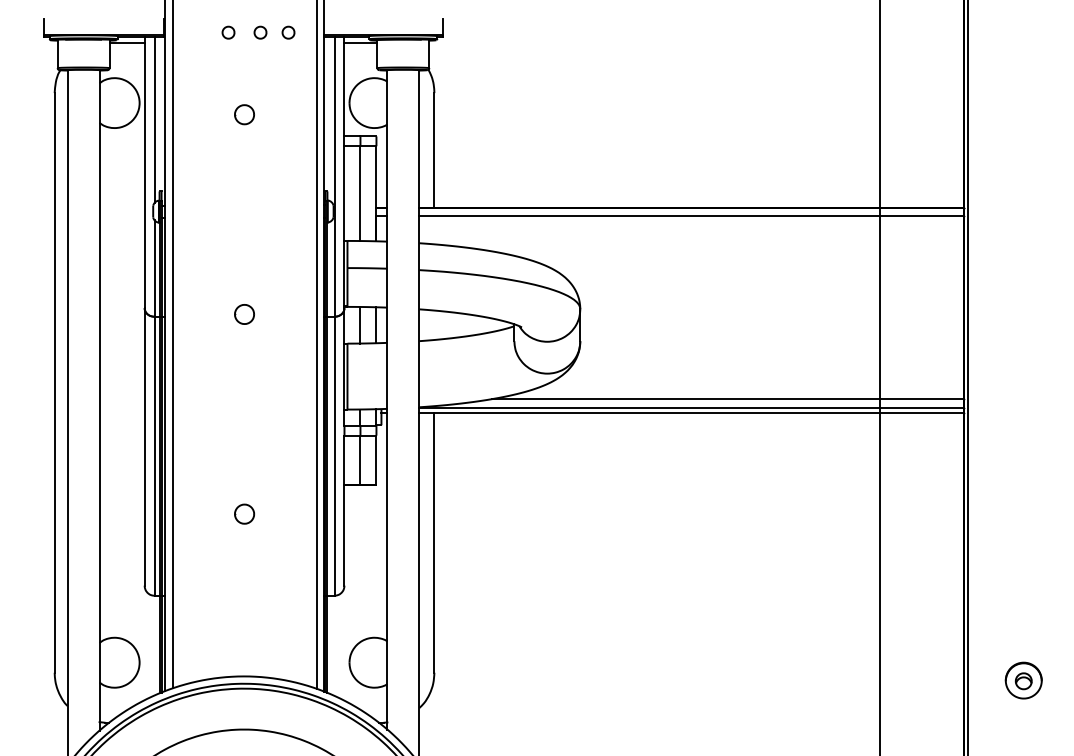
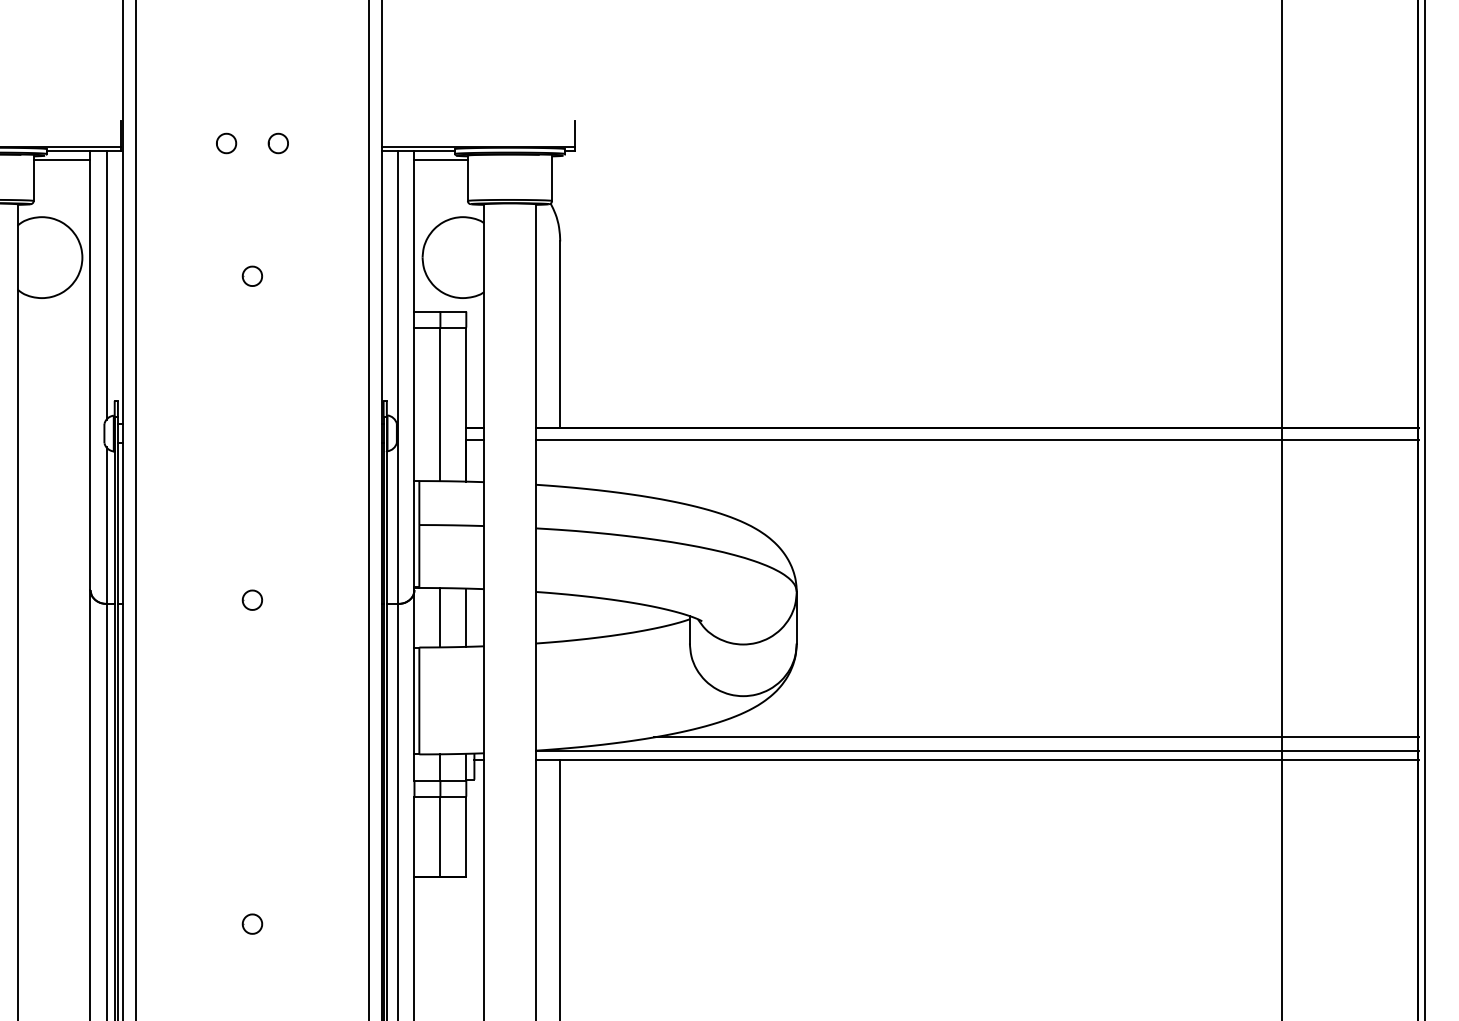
part: (288, 32) -> (323, 143), removed
part: (244, 114) -> (252, 276), size x0.62
part: (244, 314) -> (252, 600), size x0.62
part: (244, 514) -> (252, 924), size x0.62

